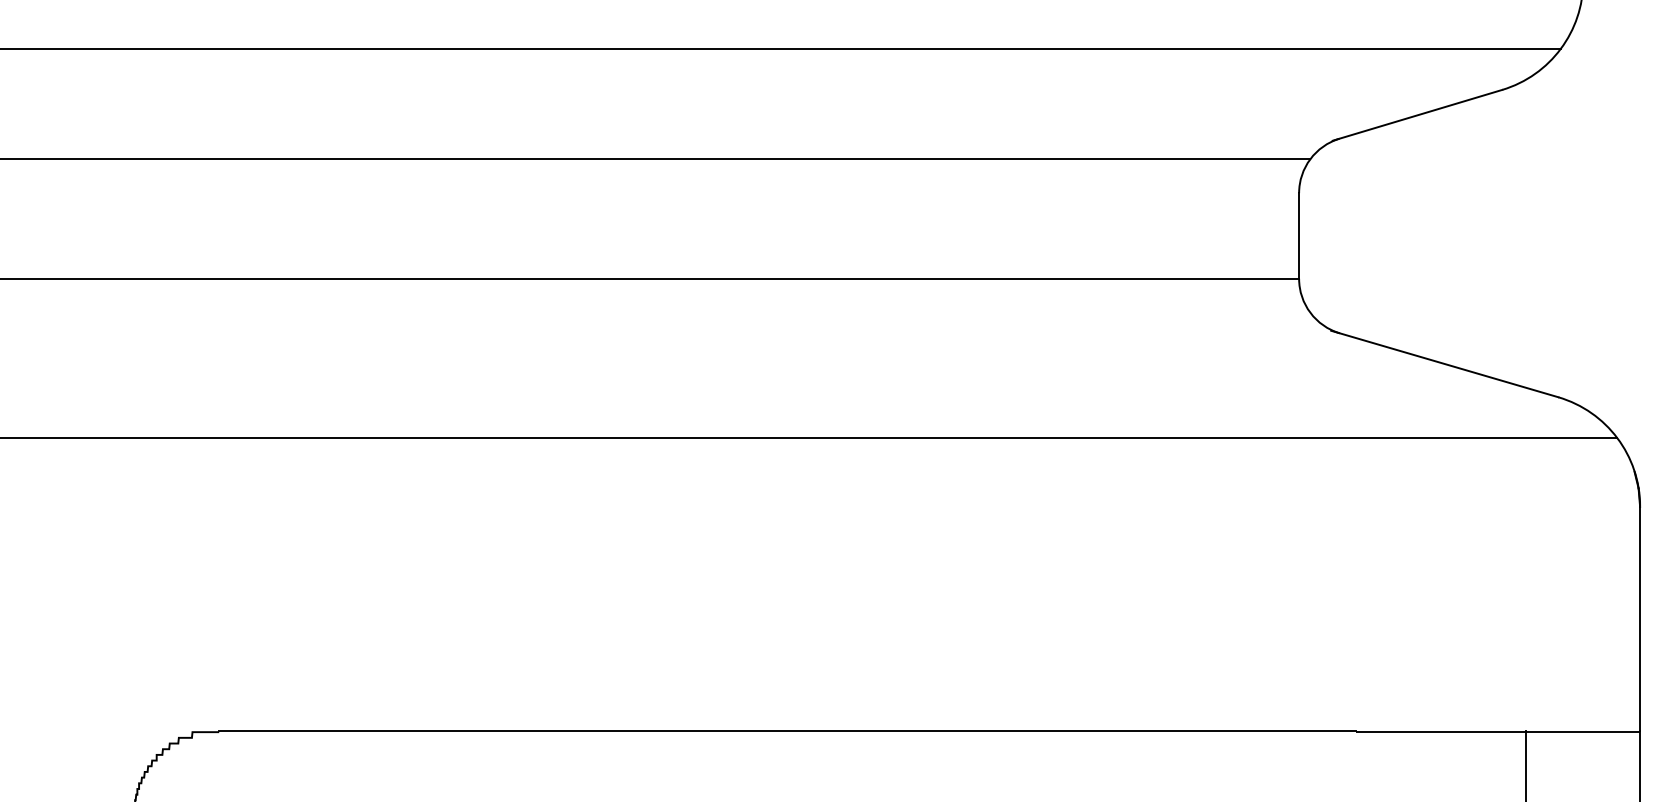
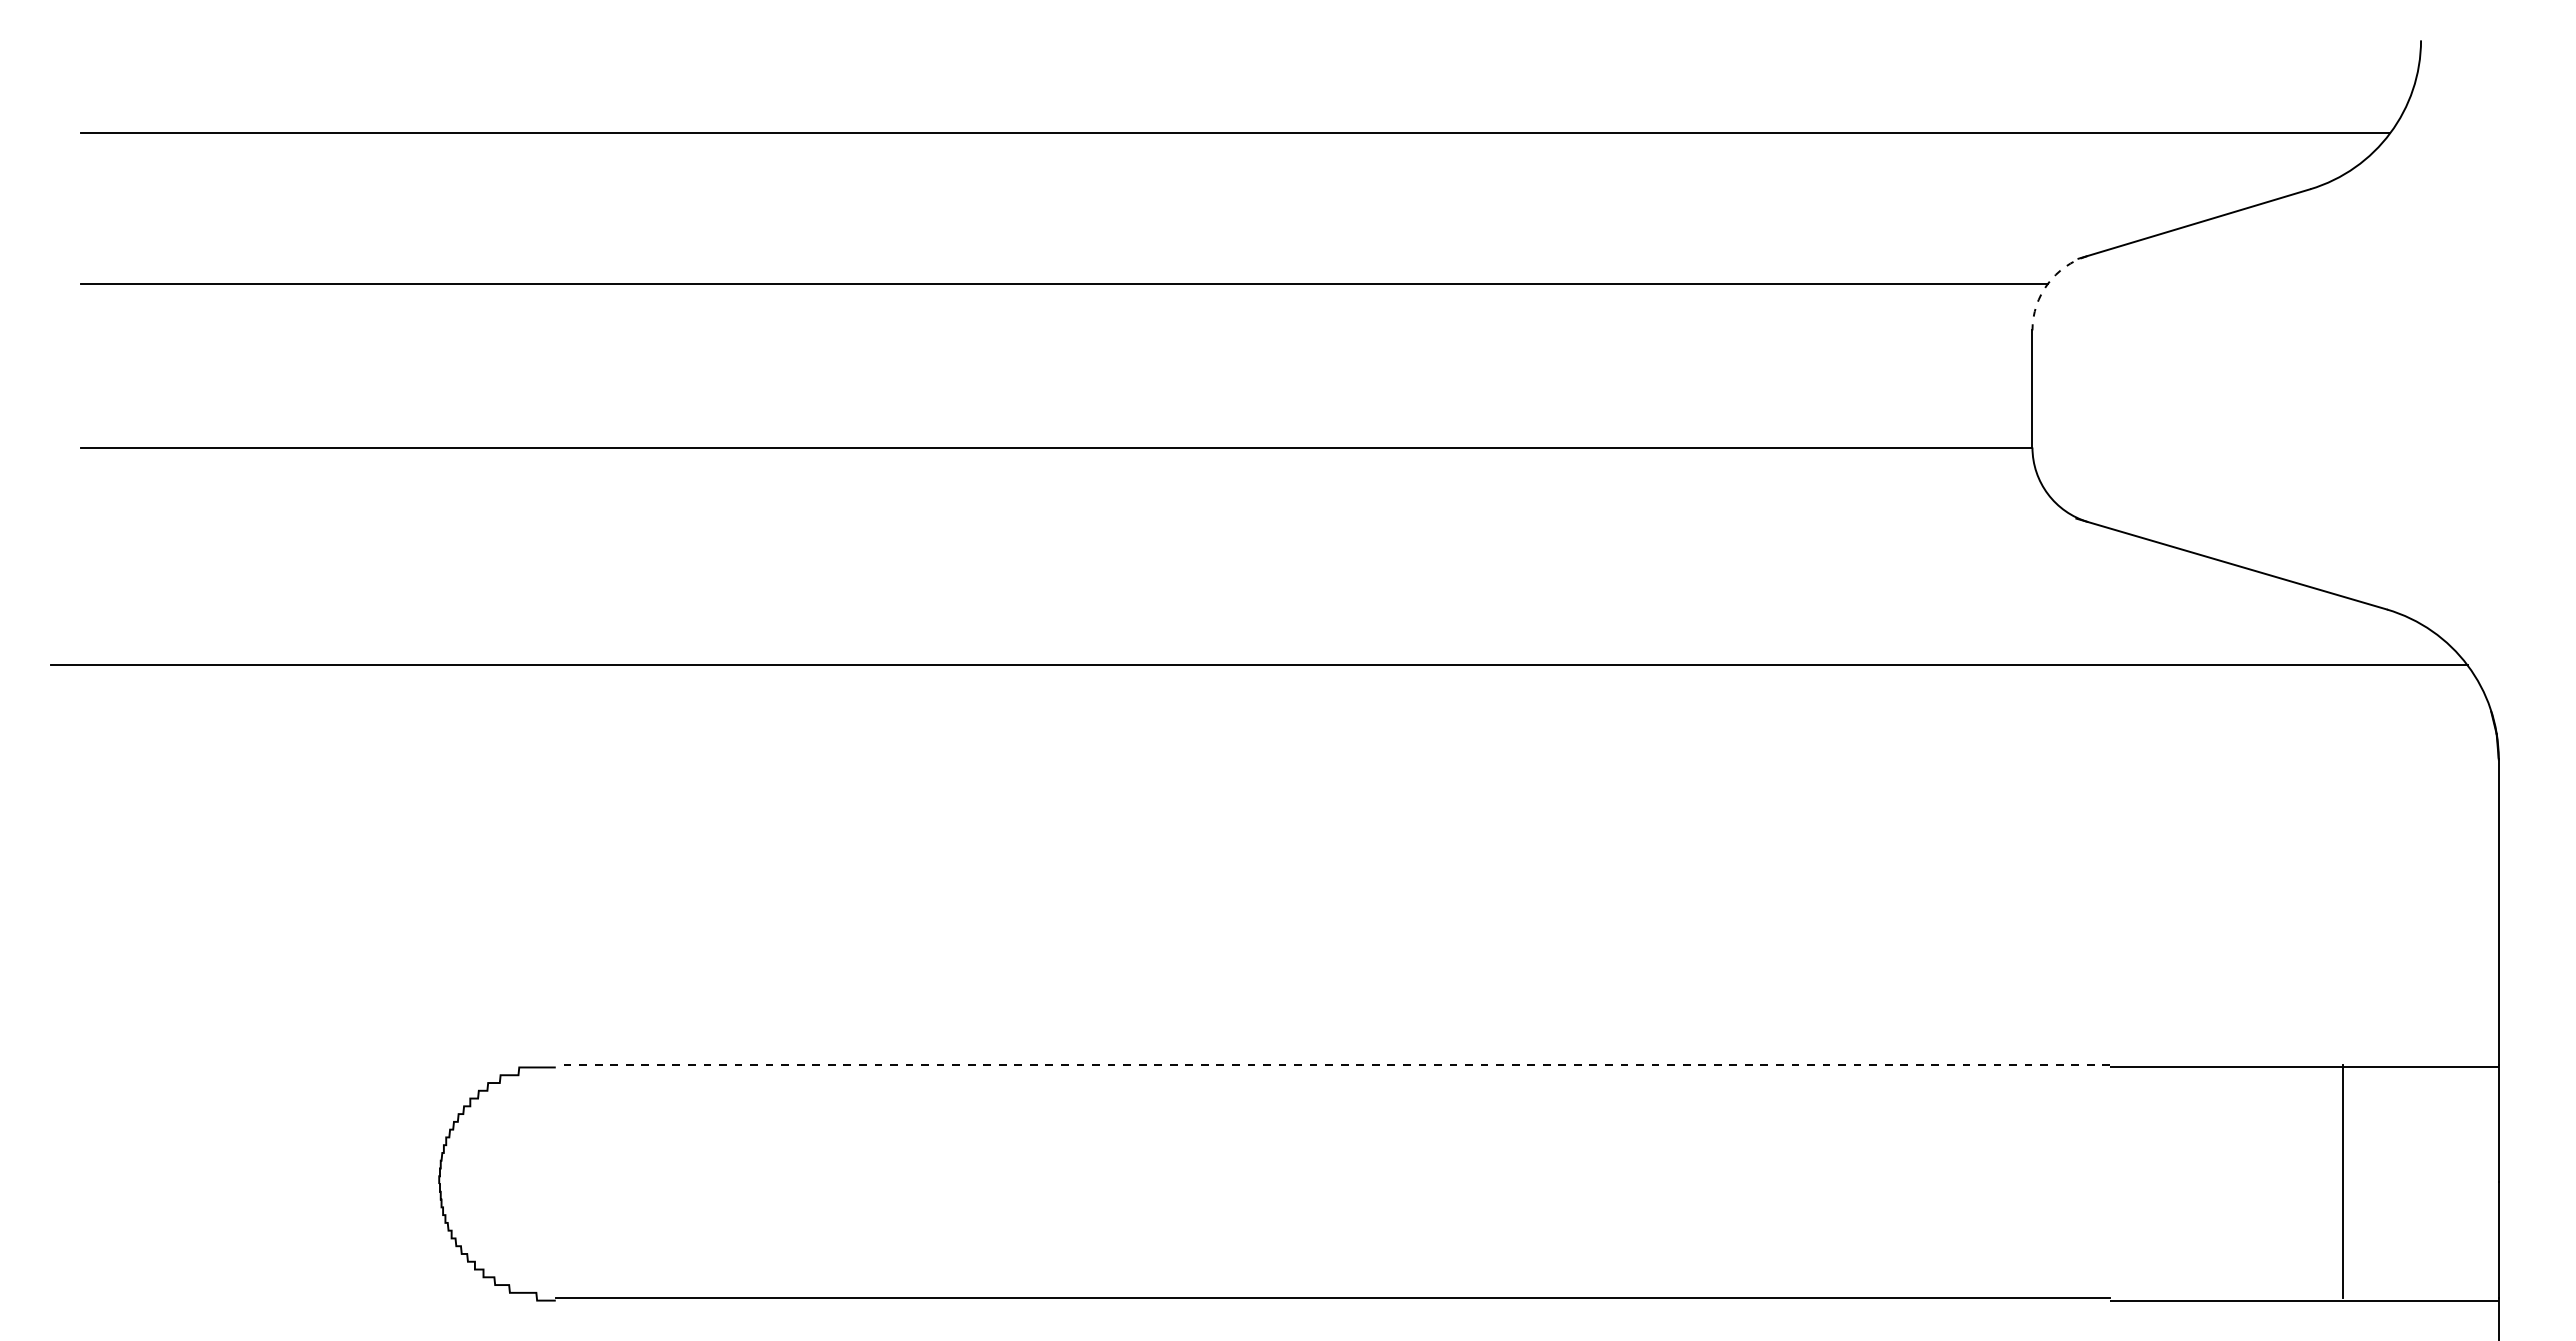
arc: (1310, 159) -> (2047, 284), solid -> dashed
line: (787, 730) -> (1332, 1065), solid -> dashed

